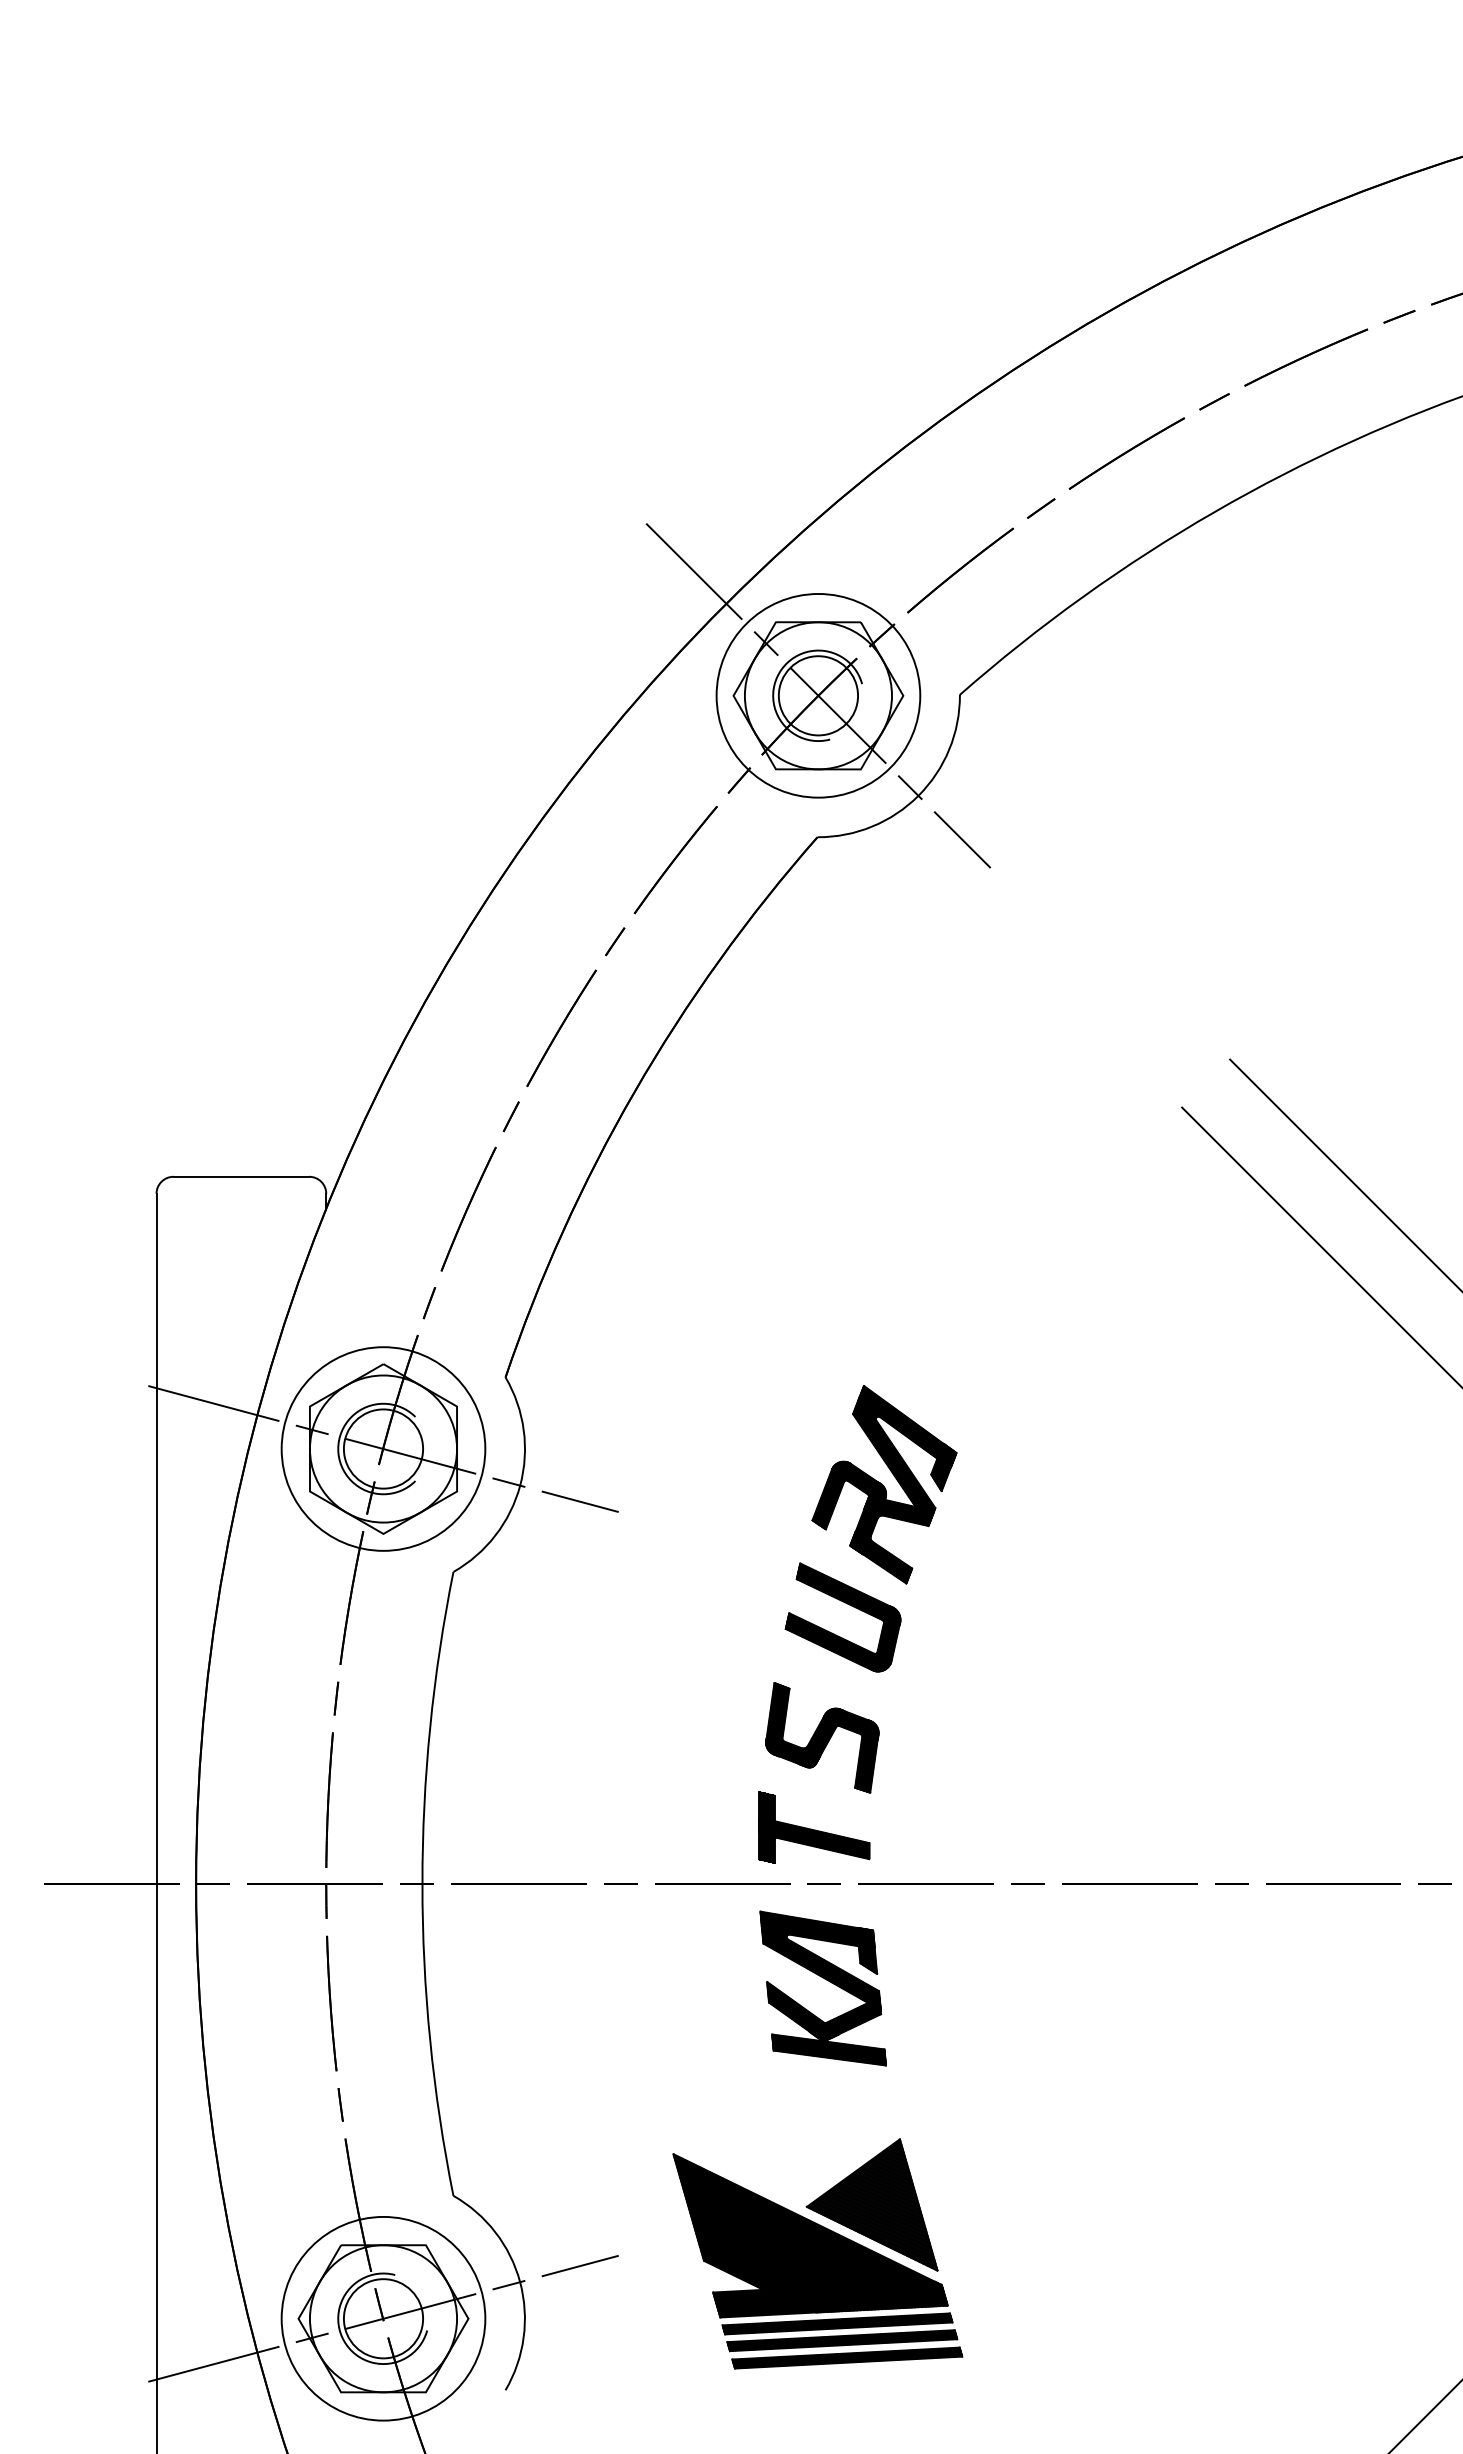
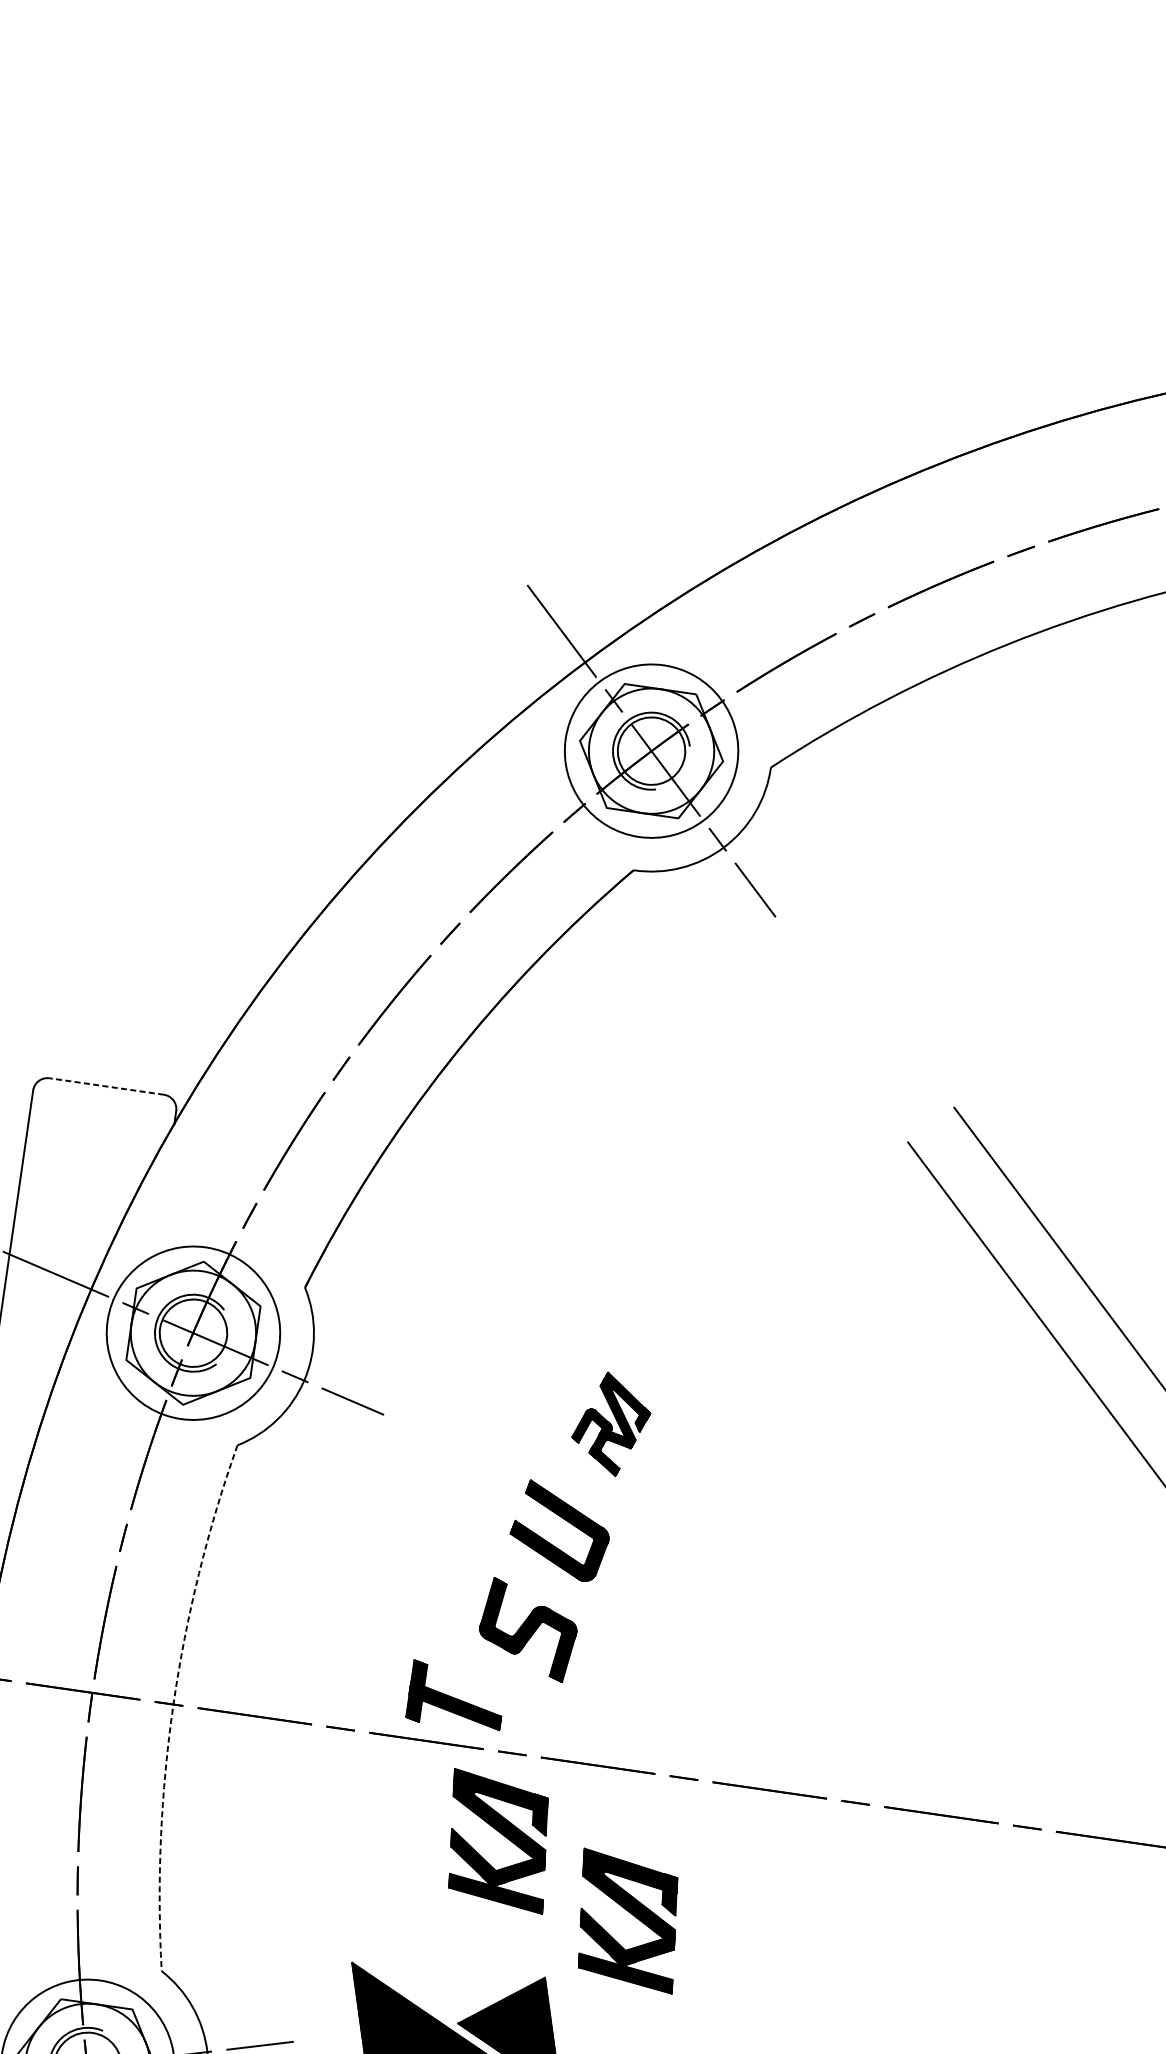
line: (241, 1176) -> (106, 1086), solid -> dashed
part: (884, 1484) -> (611, 1423), size x0.6
part: (814, 1827) -> (456, 1696), moved
arc: (422, 1883) -> (173, 1704), solid -> dashed
part: (990, 2051) -> (631, 1914), added

